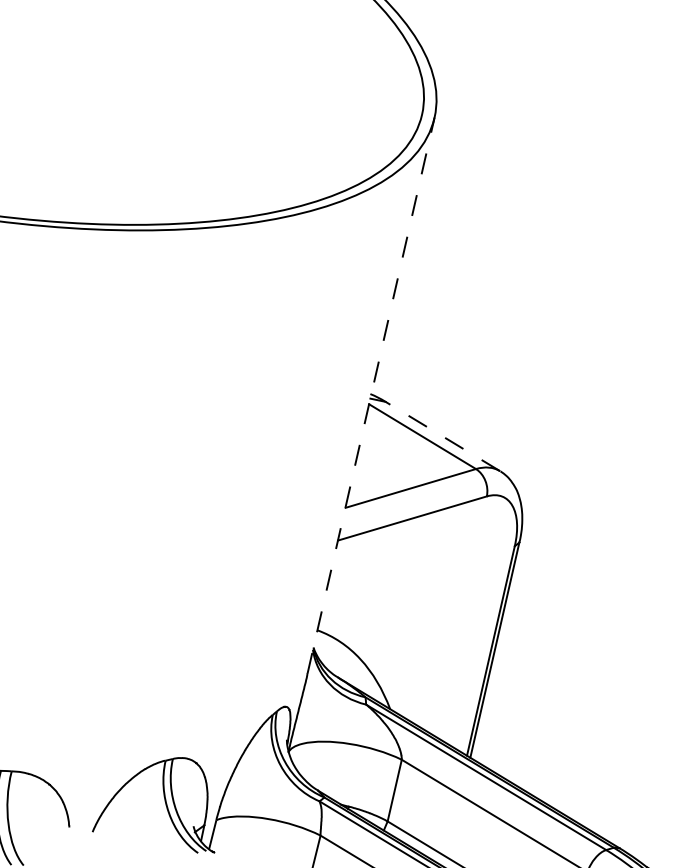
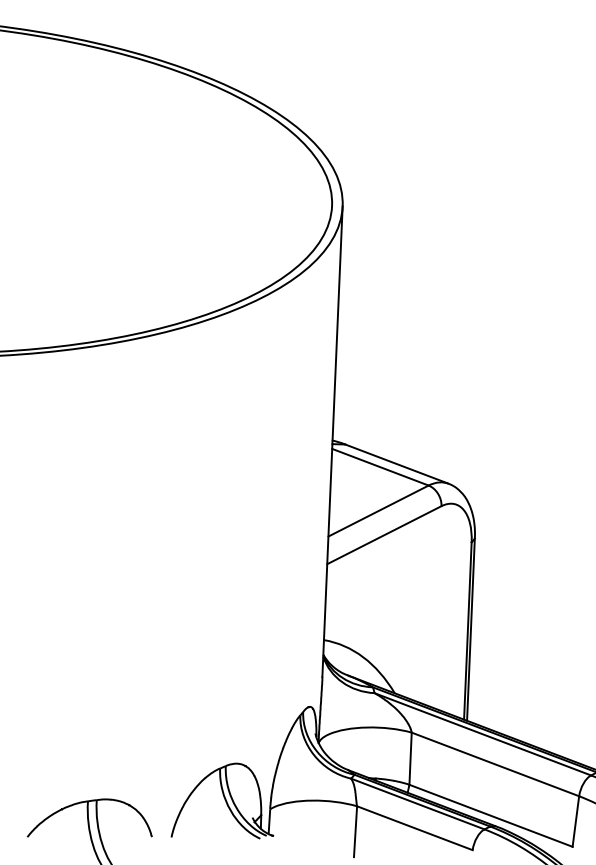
line: (371, 395) -> (332, 441), dashed -> solid
line: (442, 435) -> (396, 463), dashed -> solid

